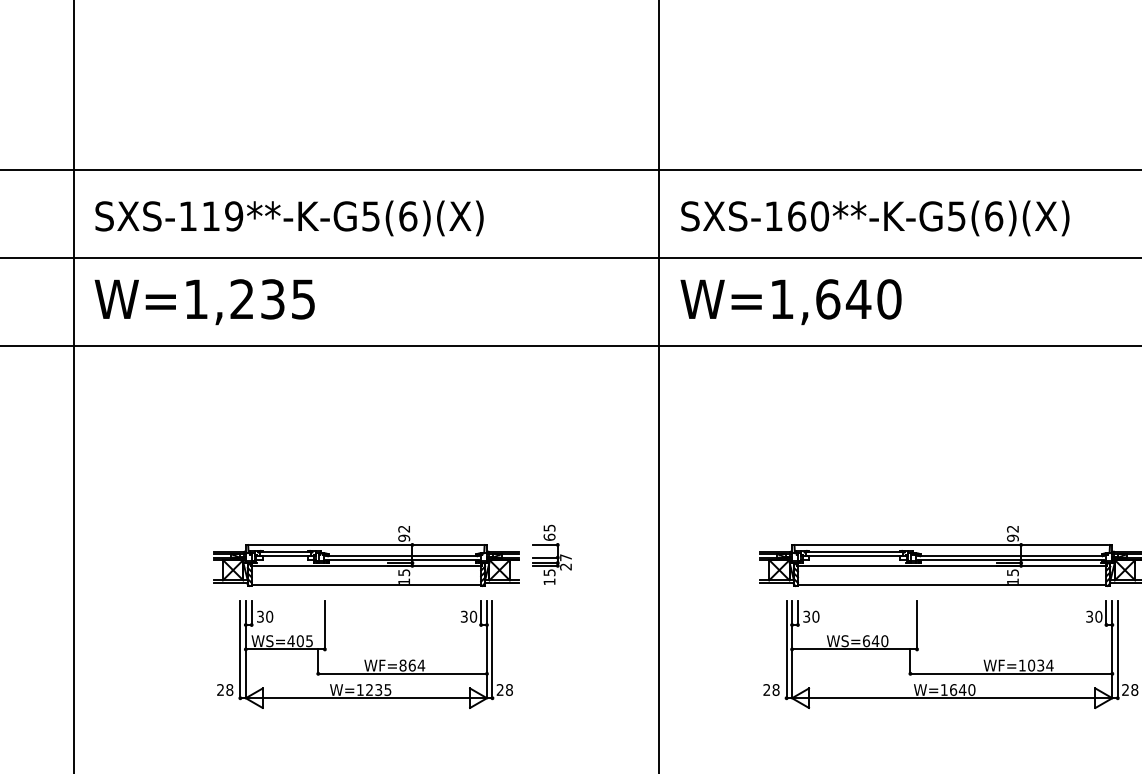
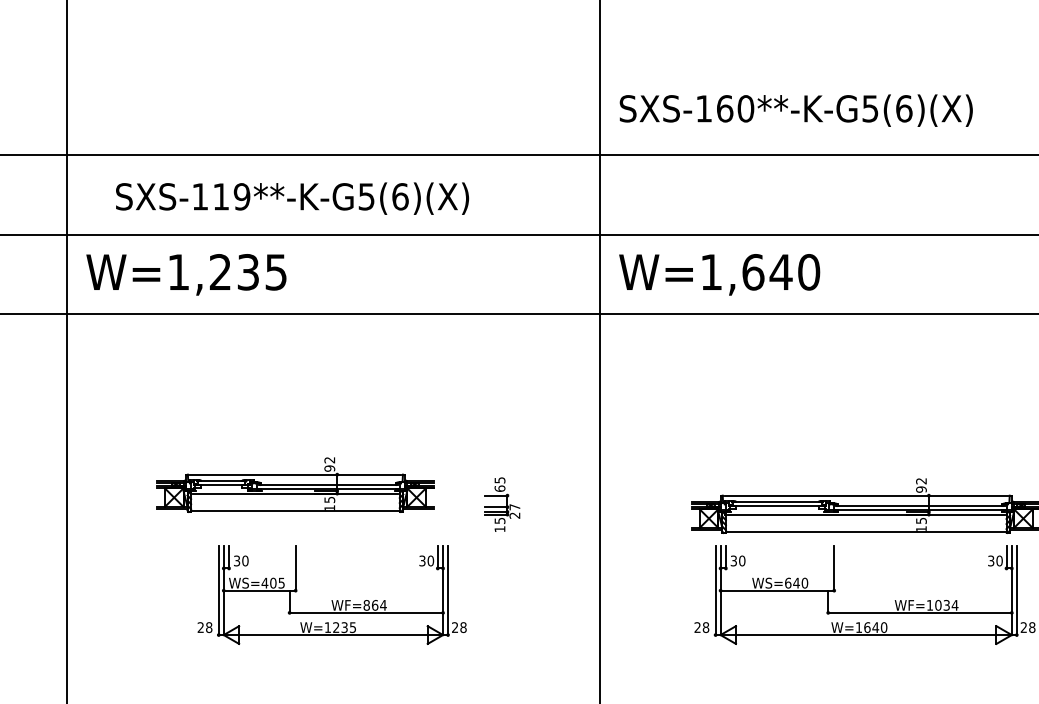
text: (289, 218) -> (292, 198), moved
text: (874, 218) -> (795, 110), moved
part: (366, 555) -> (295, 484), moved

